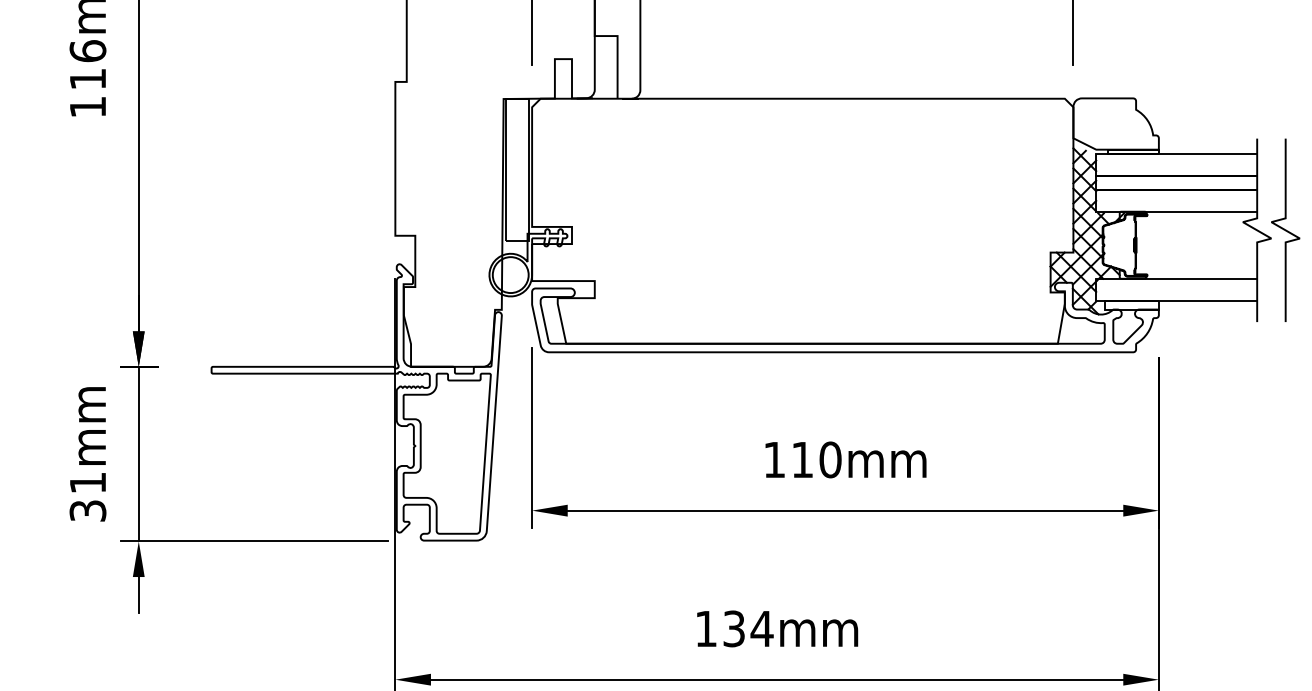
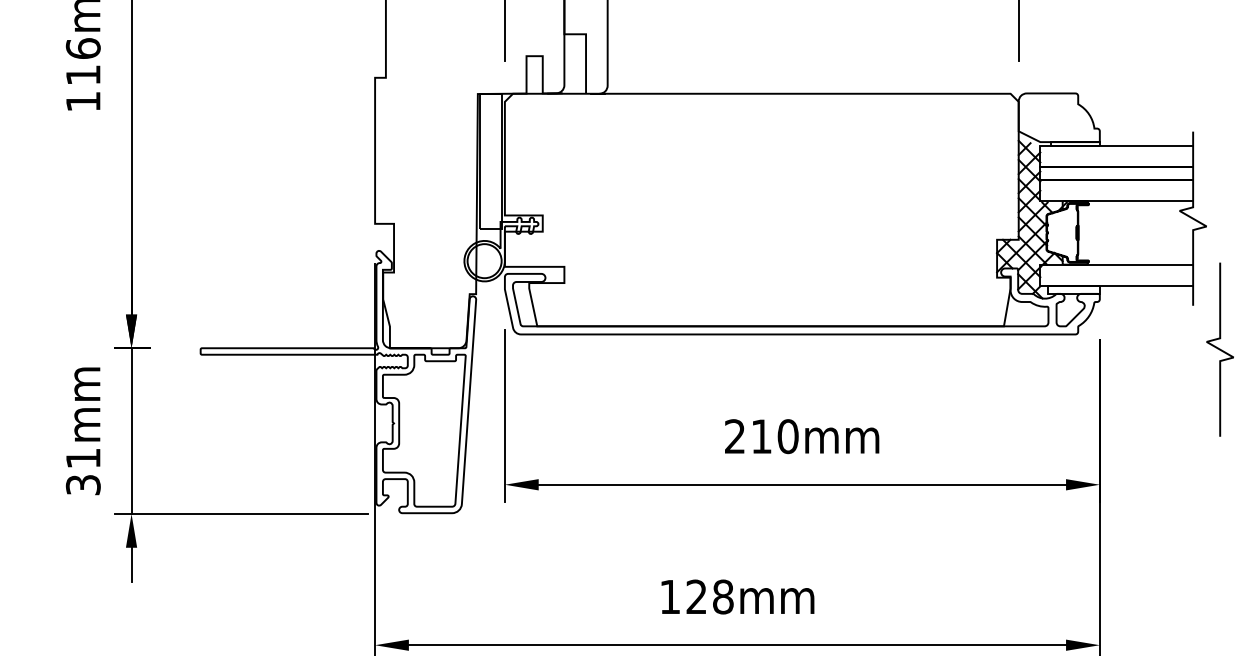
curve: (1285, 229) -> (1220, 348), moved
text: (774, 459) -> (734, 436), 110mm -> 210mm
text: (748, 628) -> (710, 596), 134mm -> 128mm

